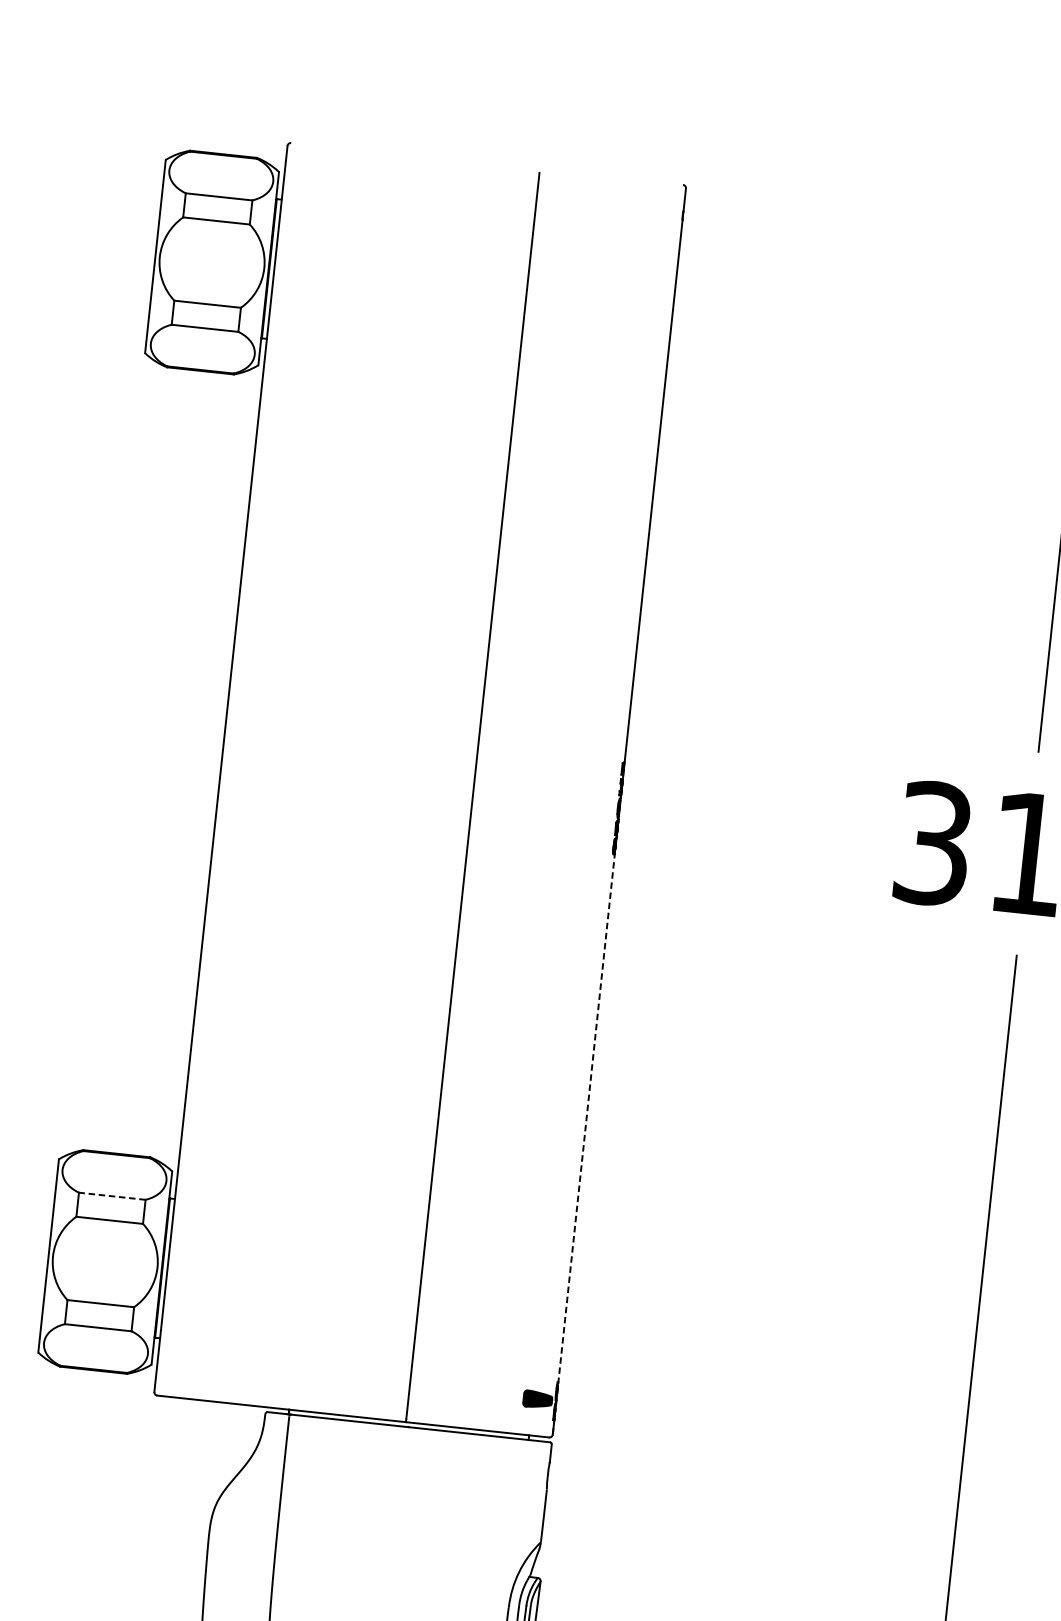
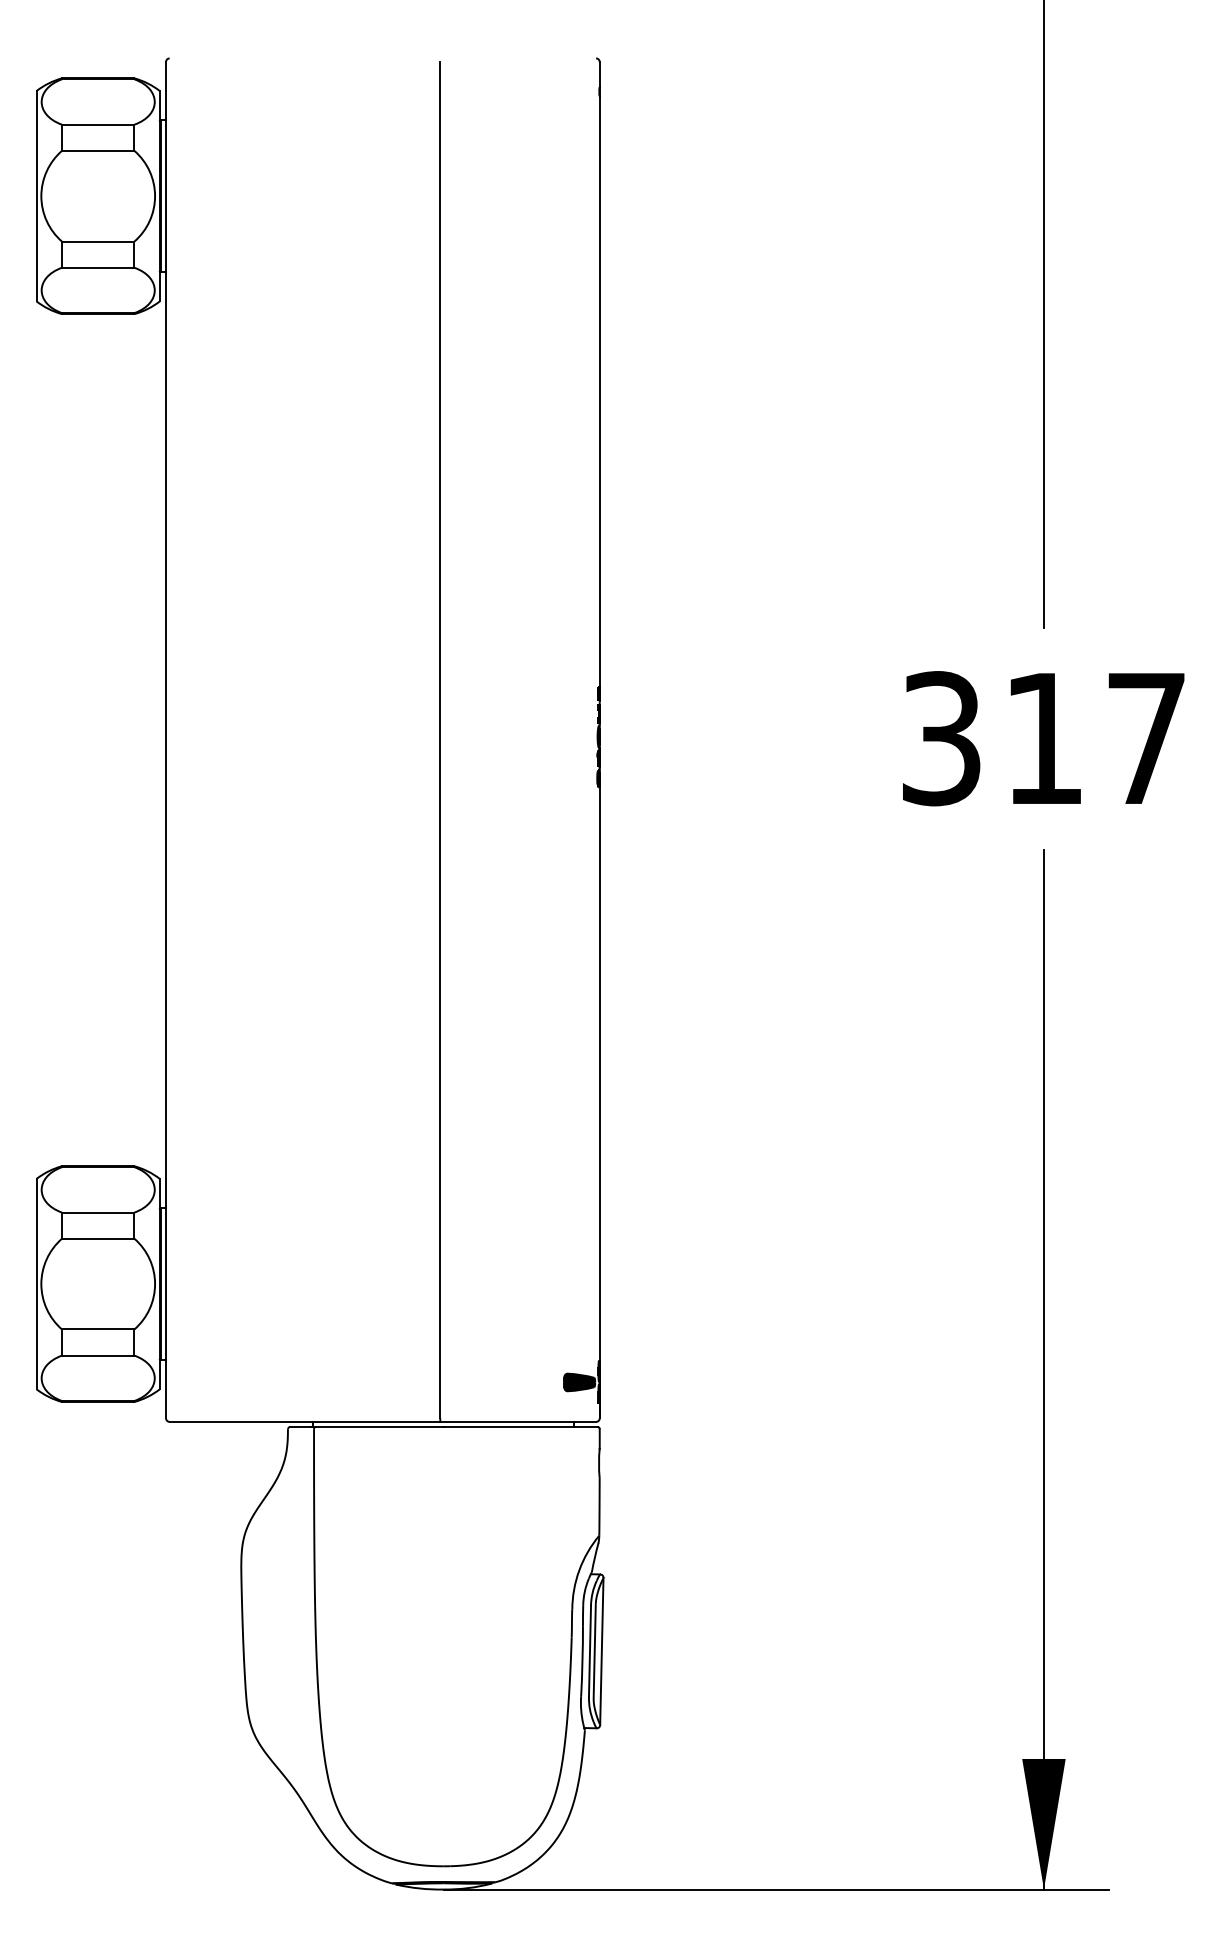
line: (584, 1137) -> (599, 1095), dashed -> solid
line: (111, 1196) -> (97, 1212), dashed -> solid

